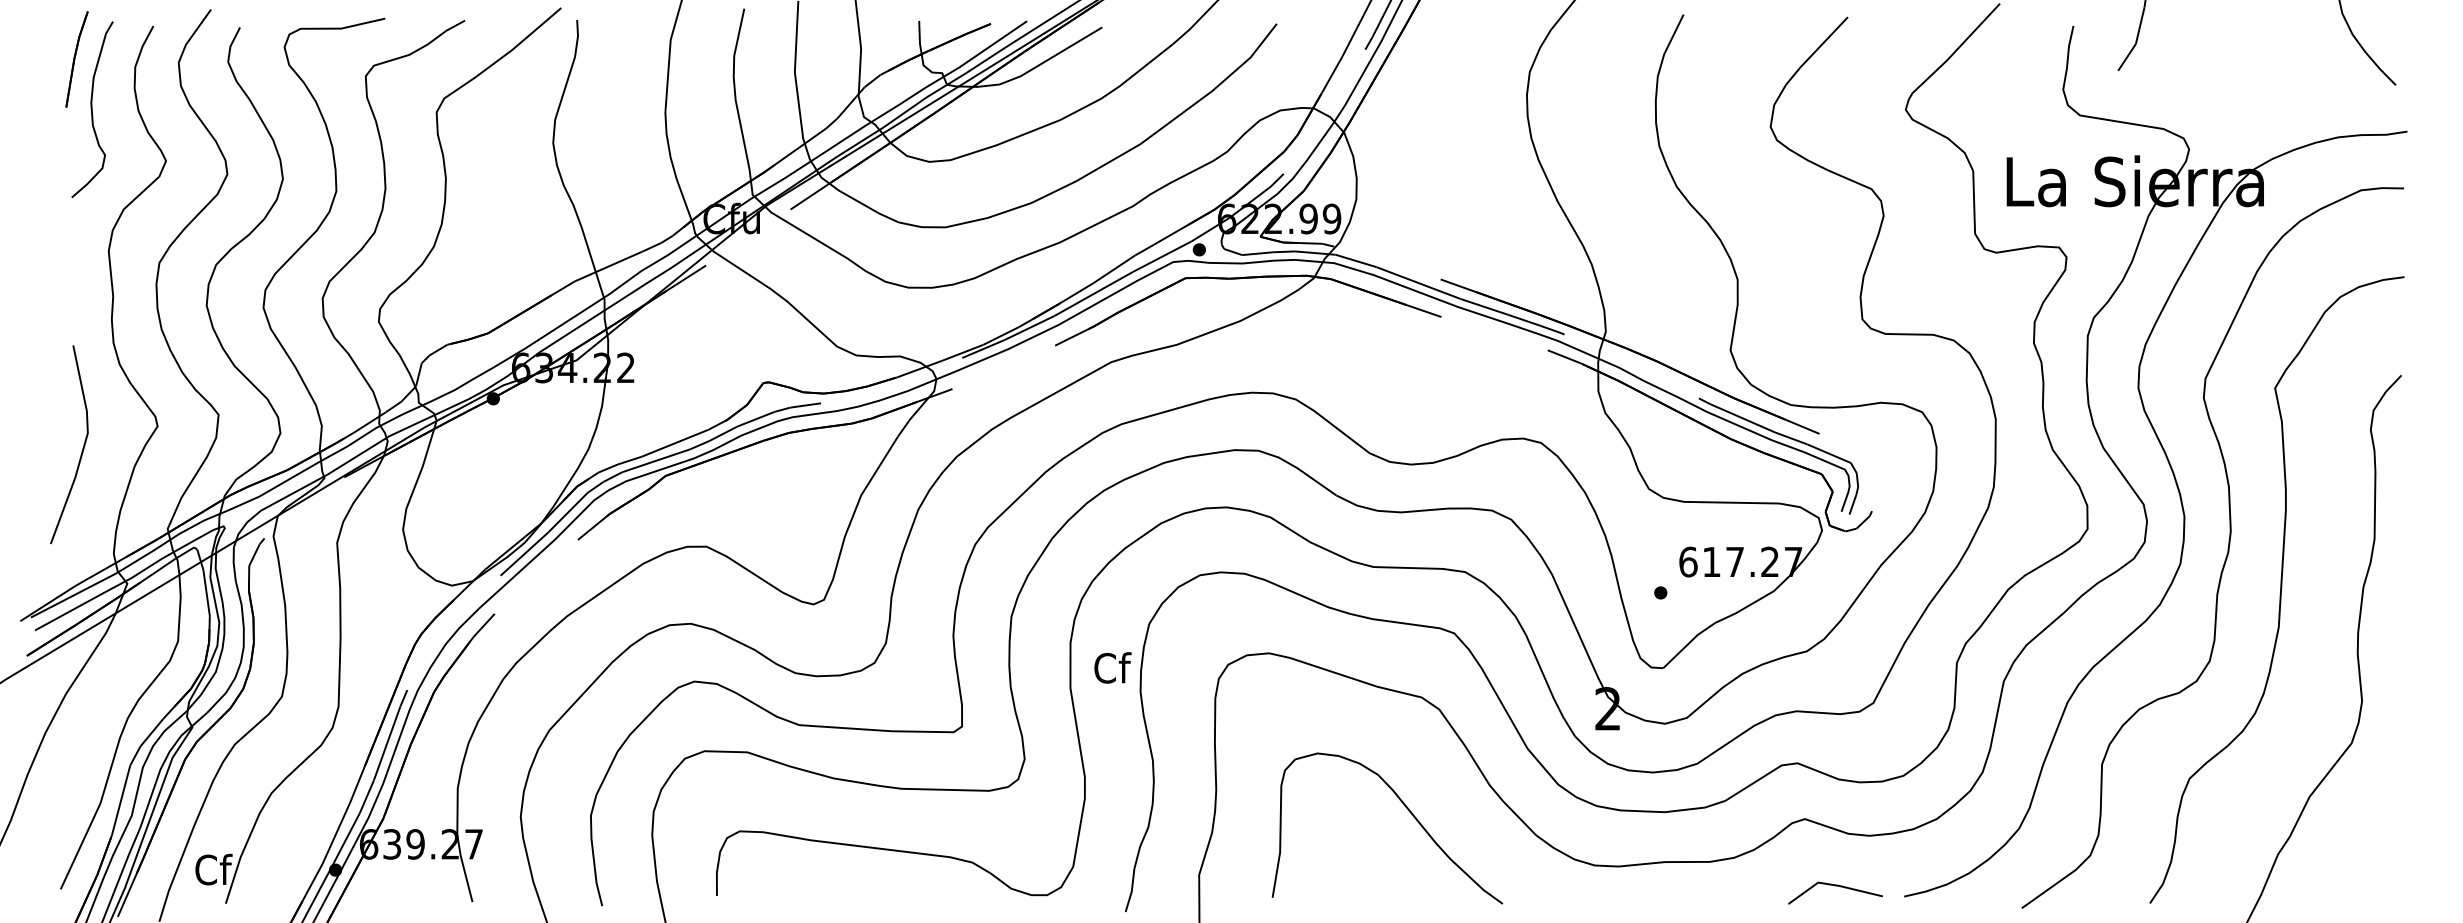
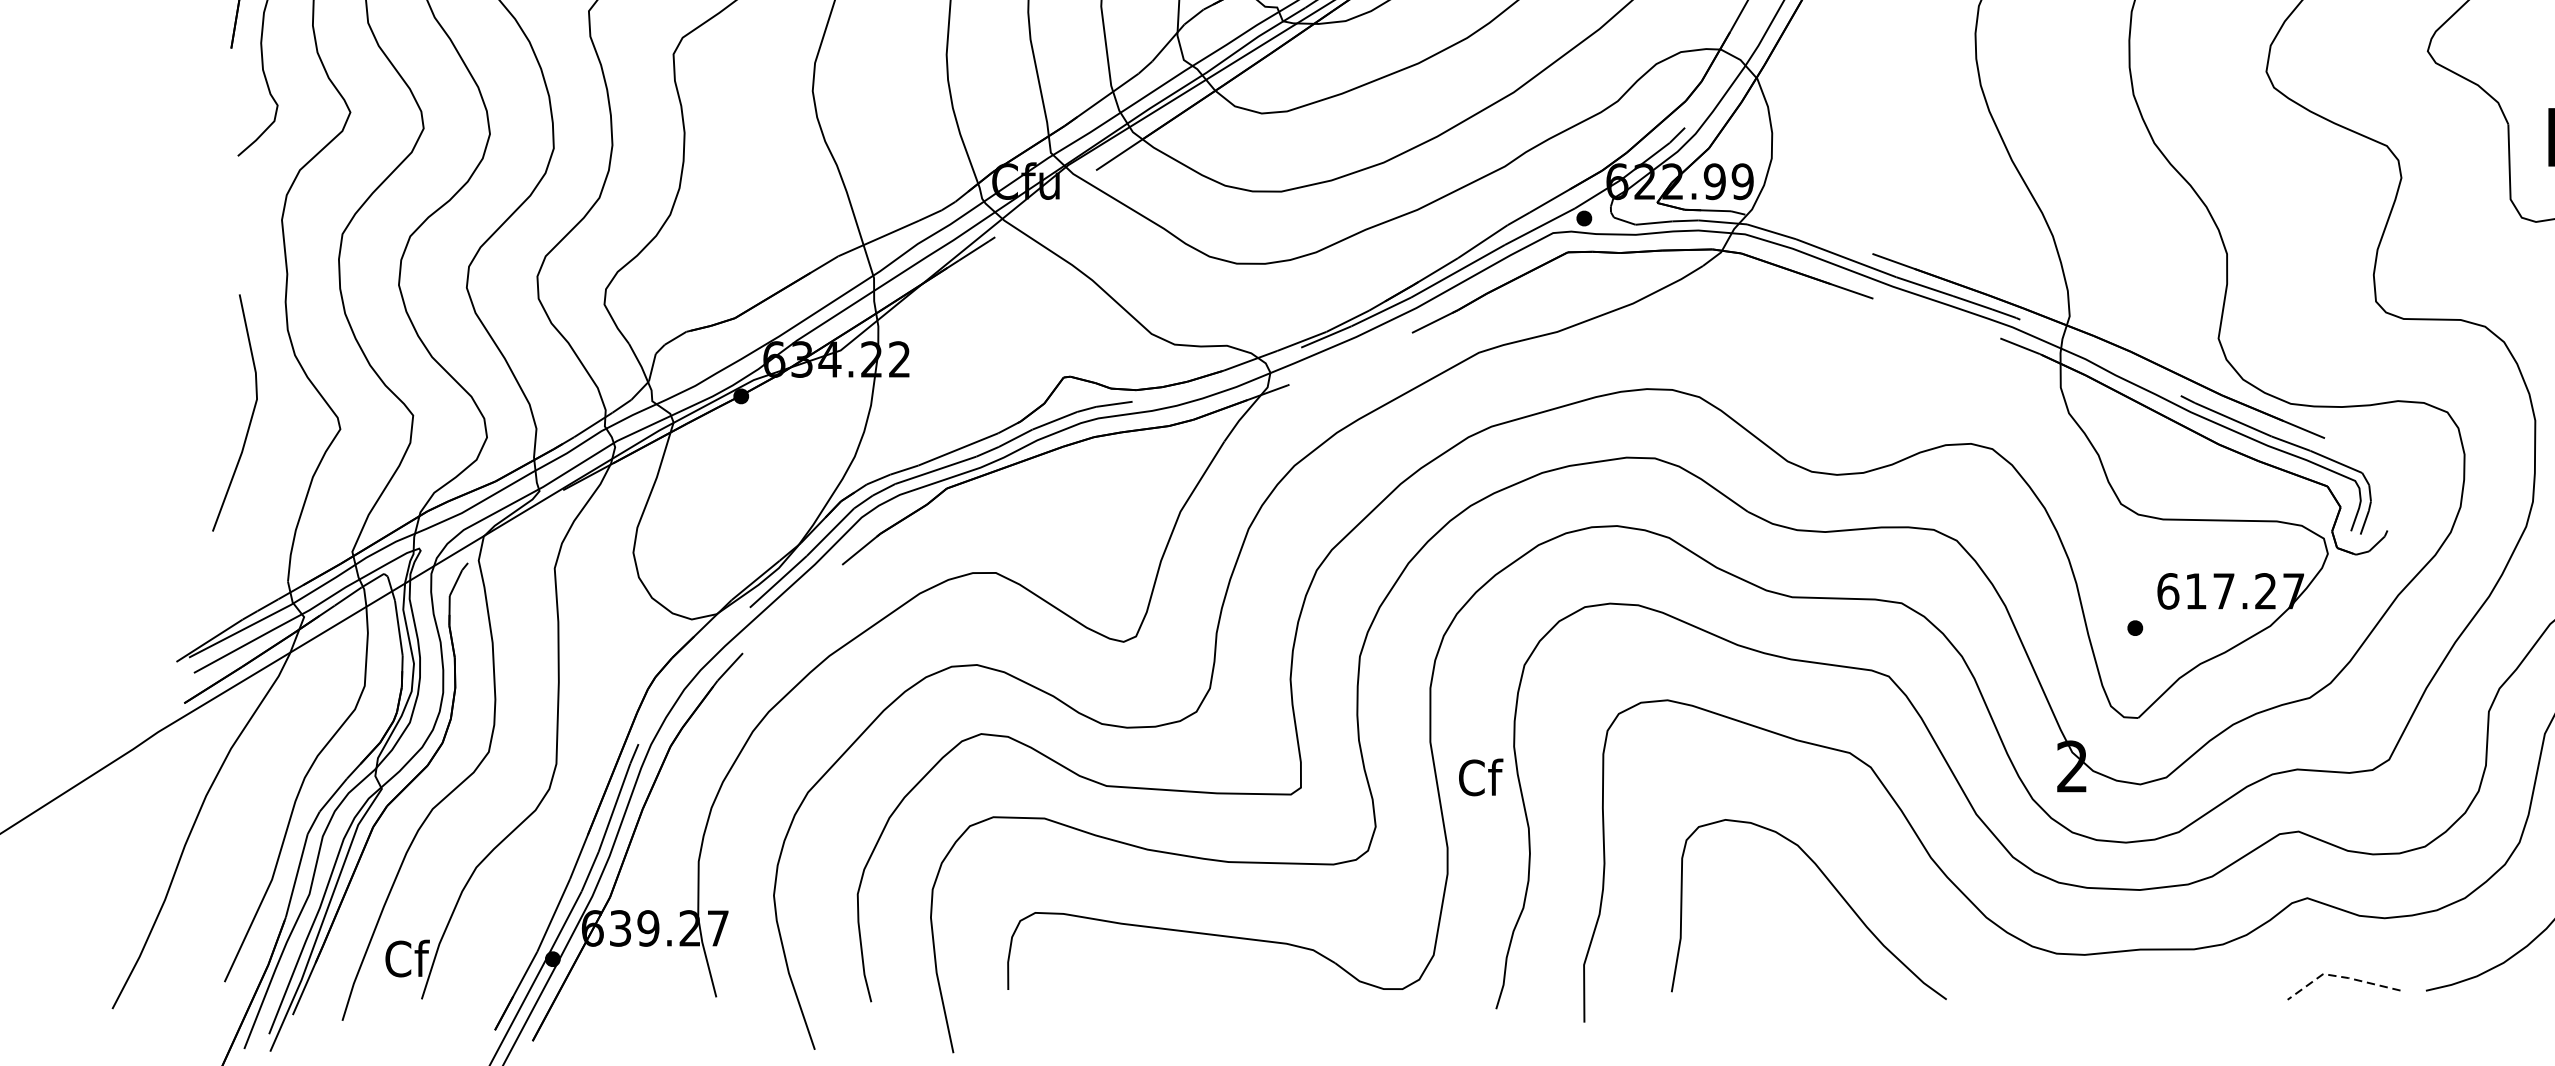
line: (82, 447) -> (250, 416), moved
text: (1112, 667) -> (1480, 776), moved
line: (1832, 884) -> (2340, 976), solid -> dashed

